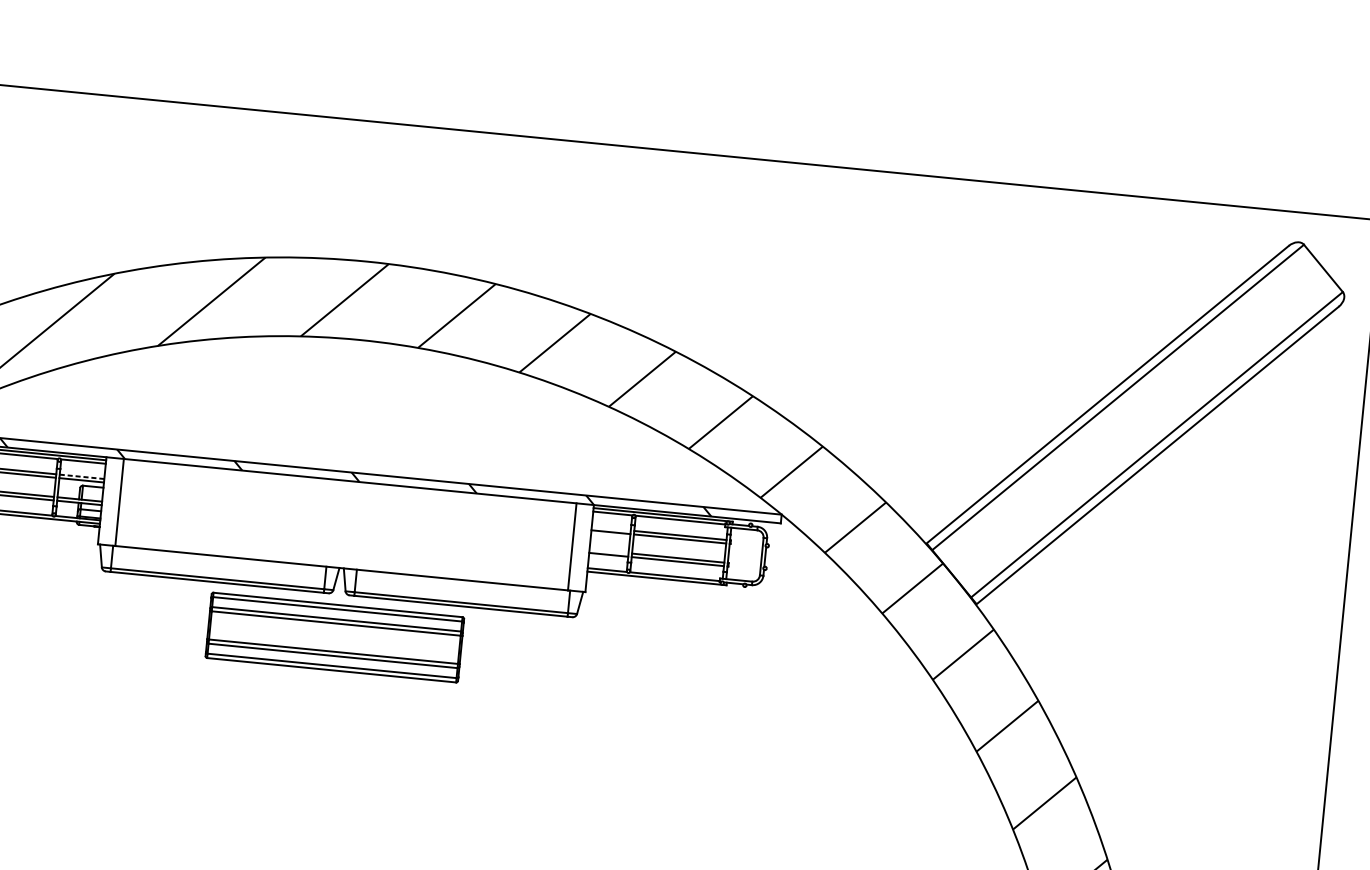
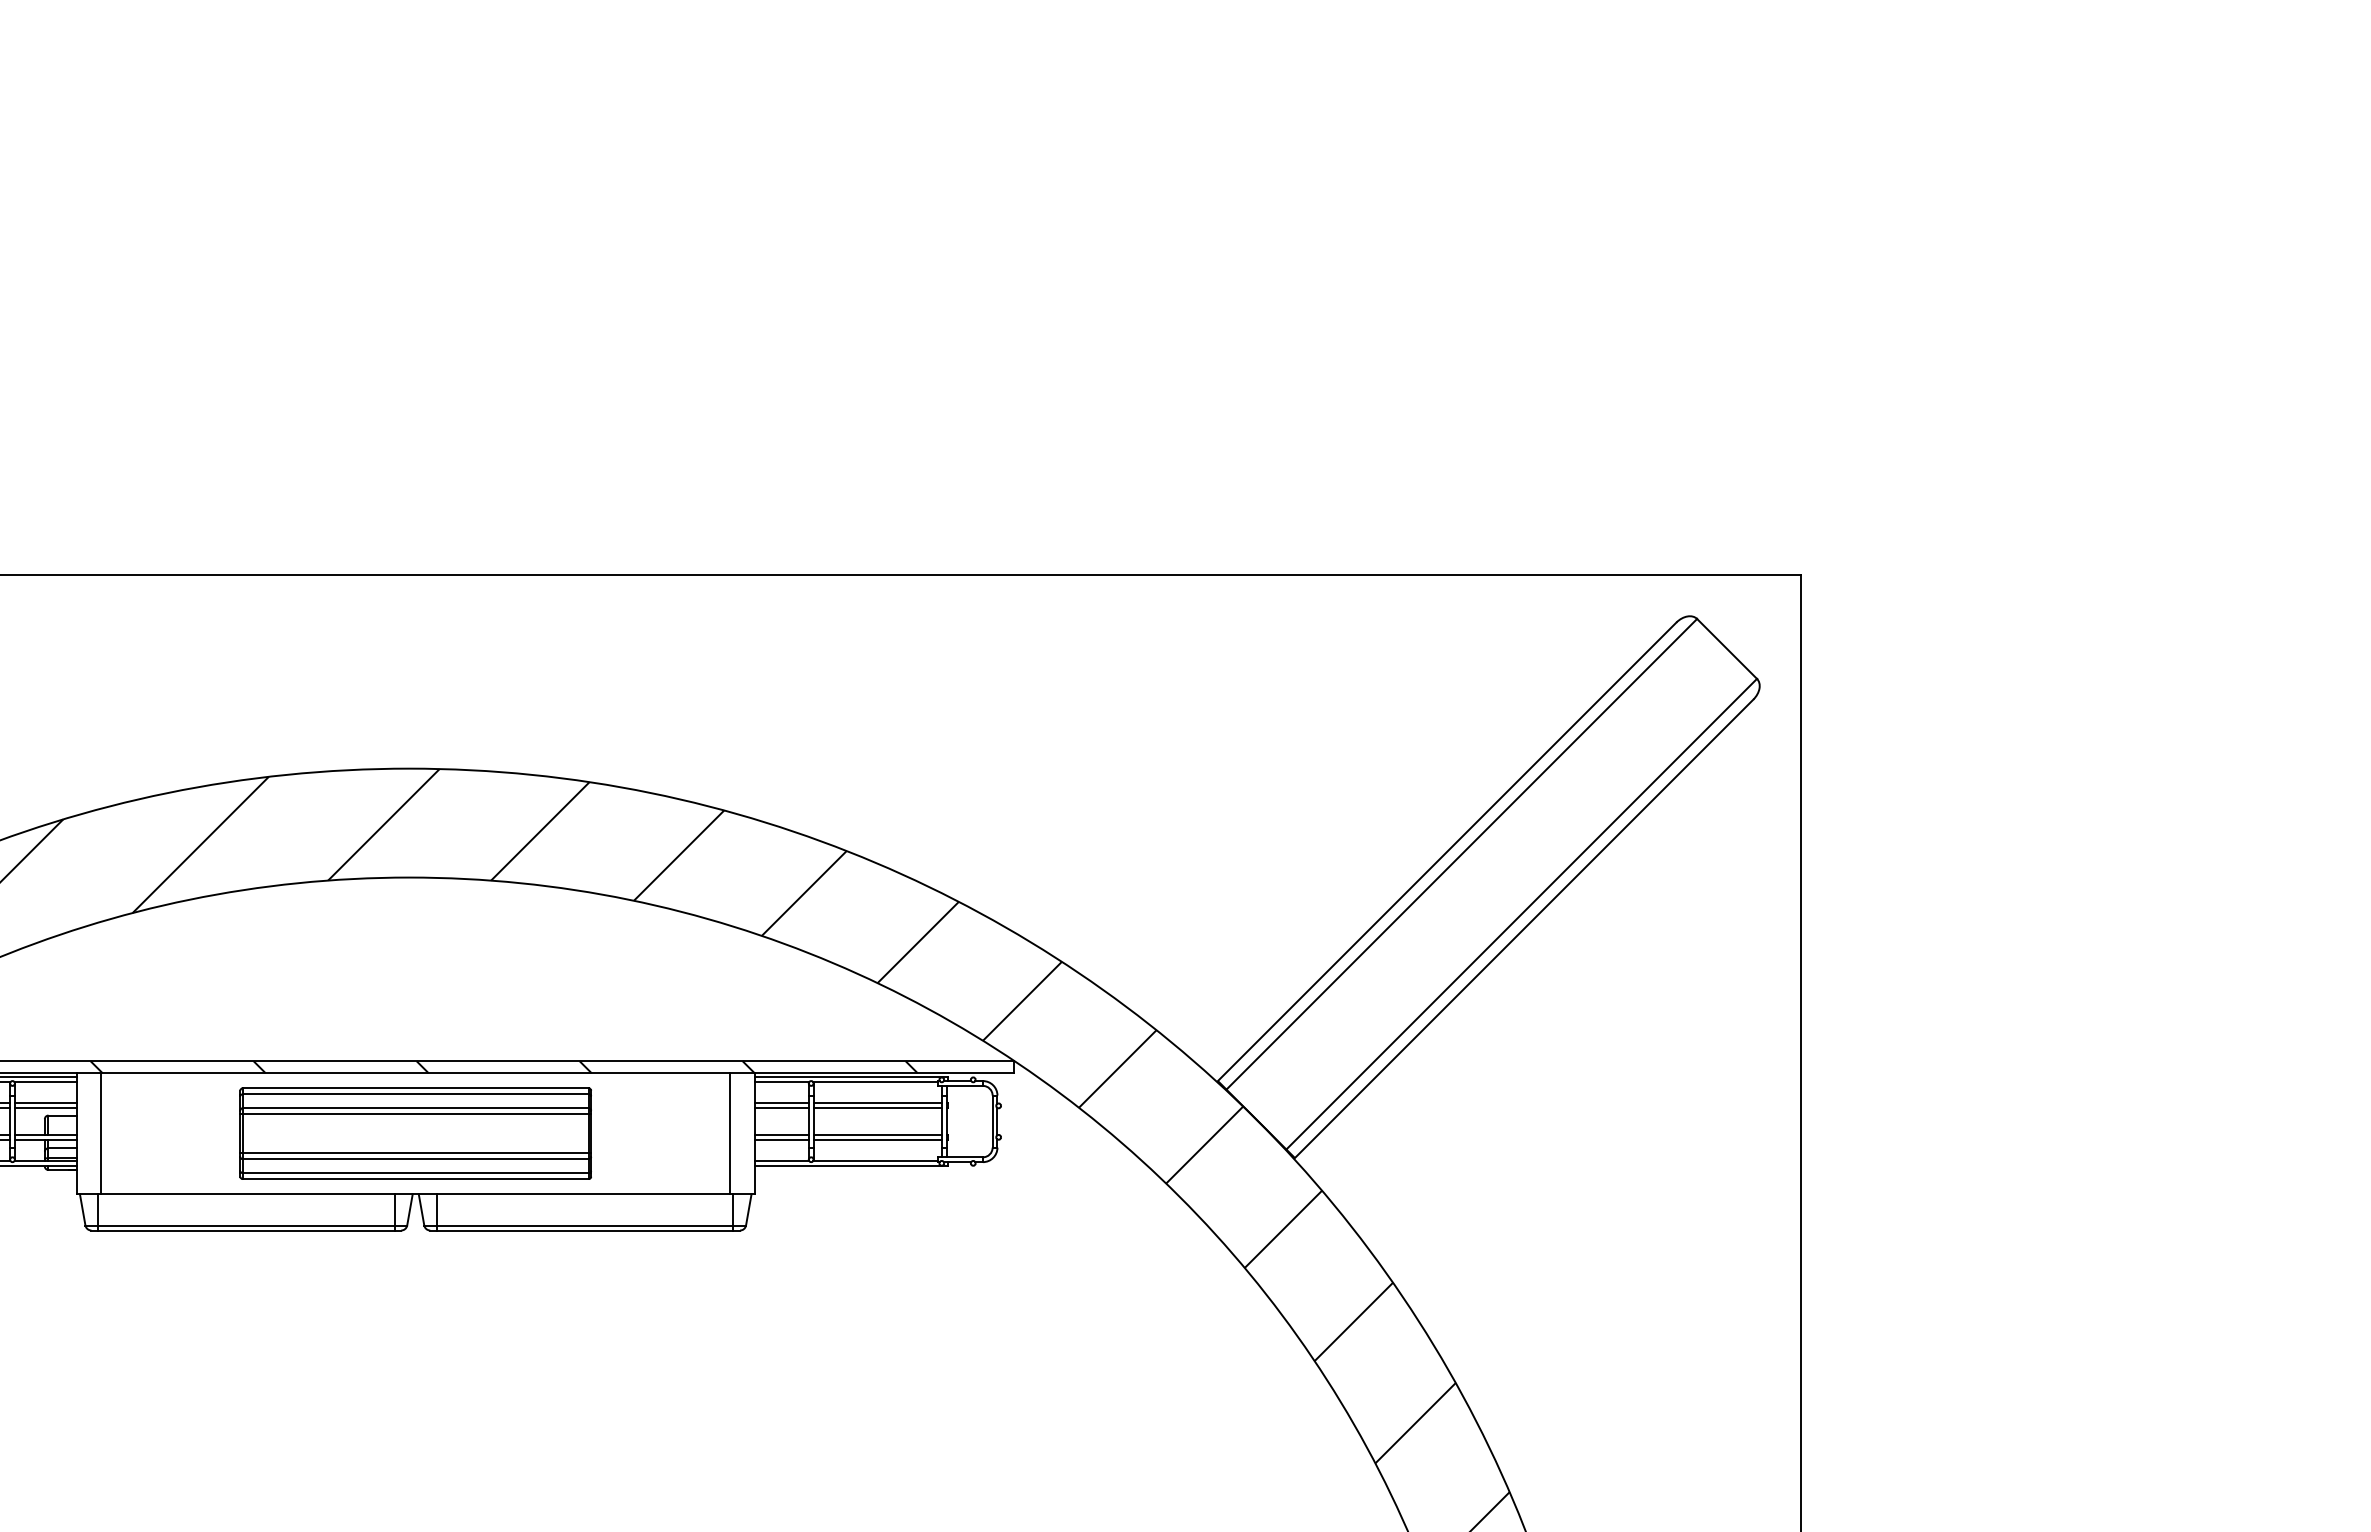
line: (81, 476) -> (45, 1103), dashed -> solid
line: (611, 528) -> (781, 1103), added
line: (608, 551) -> (781, 1134), added
part: (334, 637) -> (415, 1133), moved

